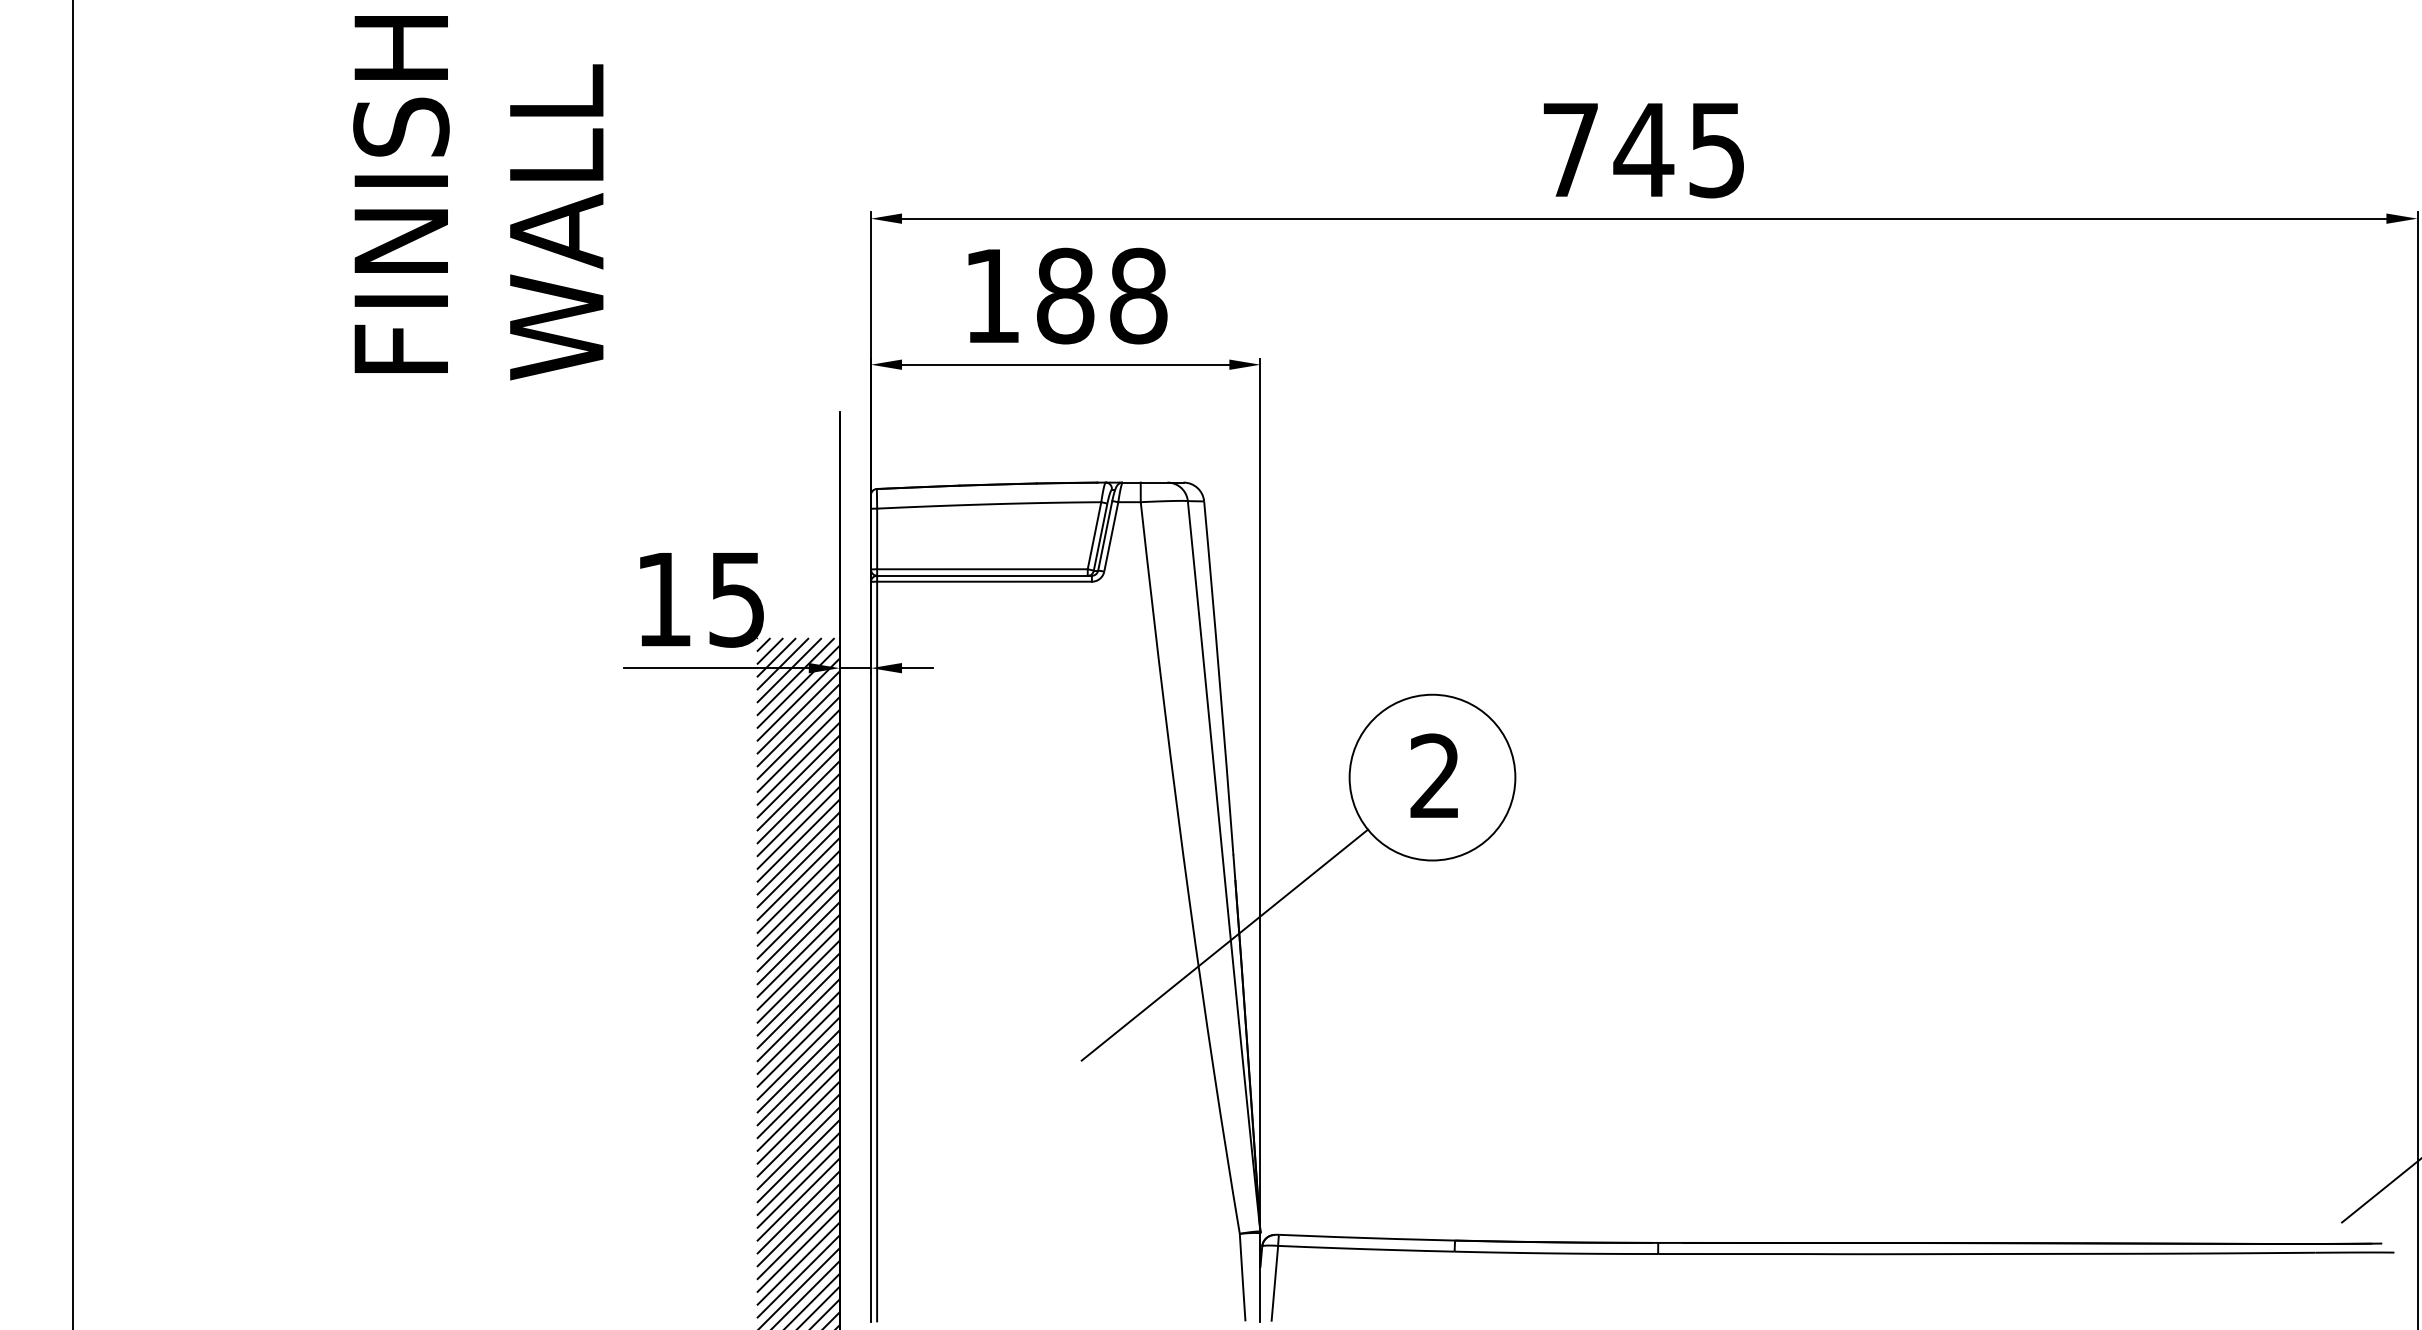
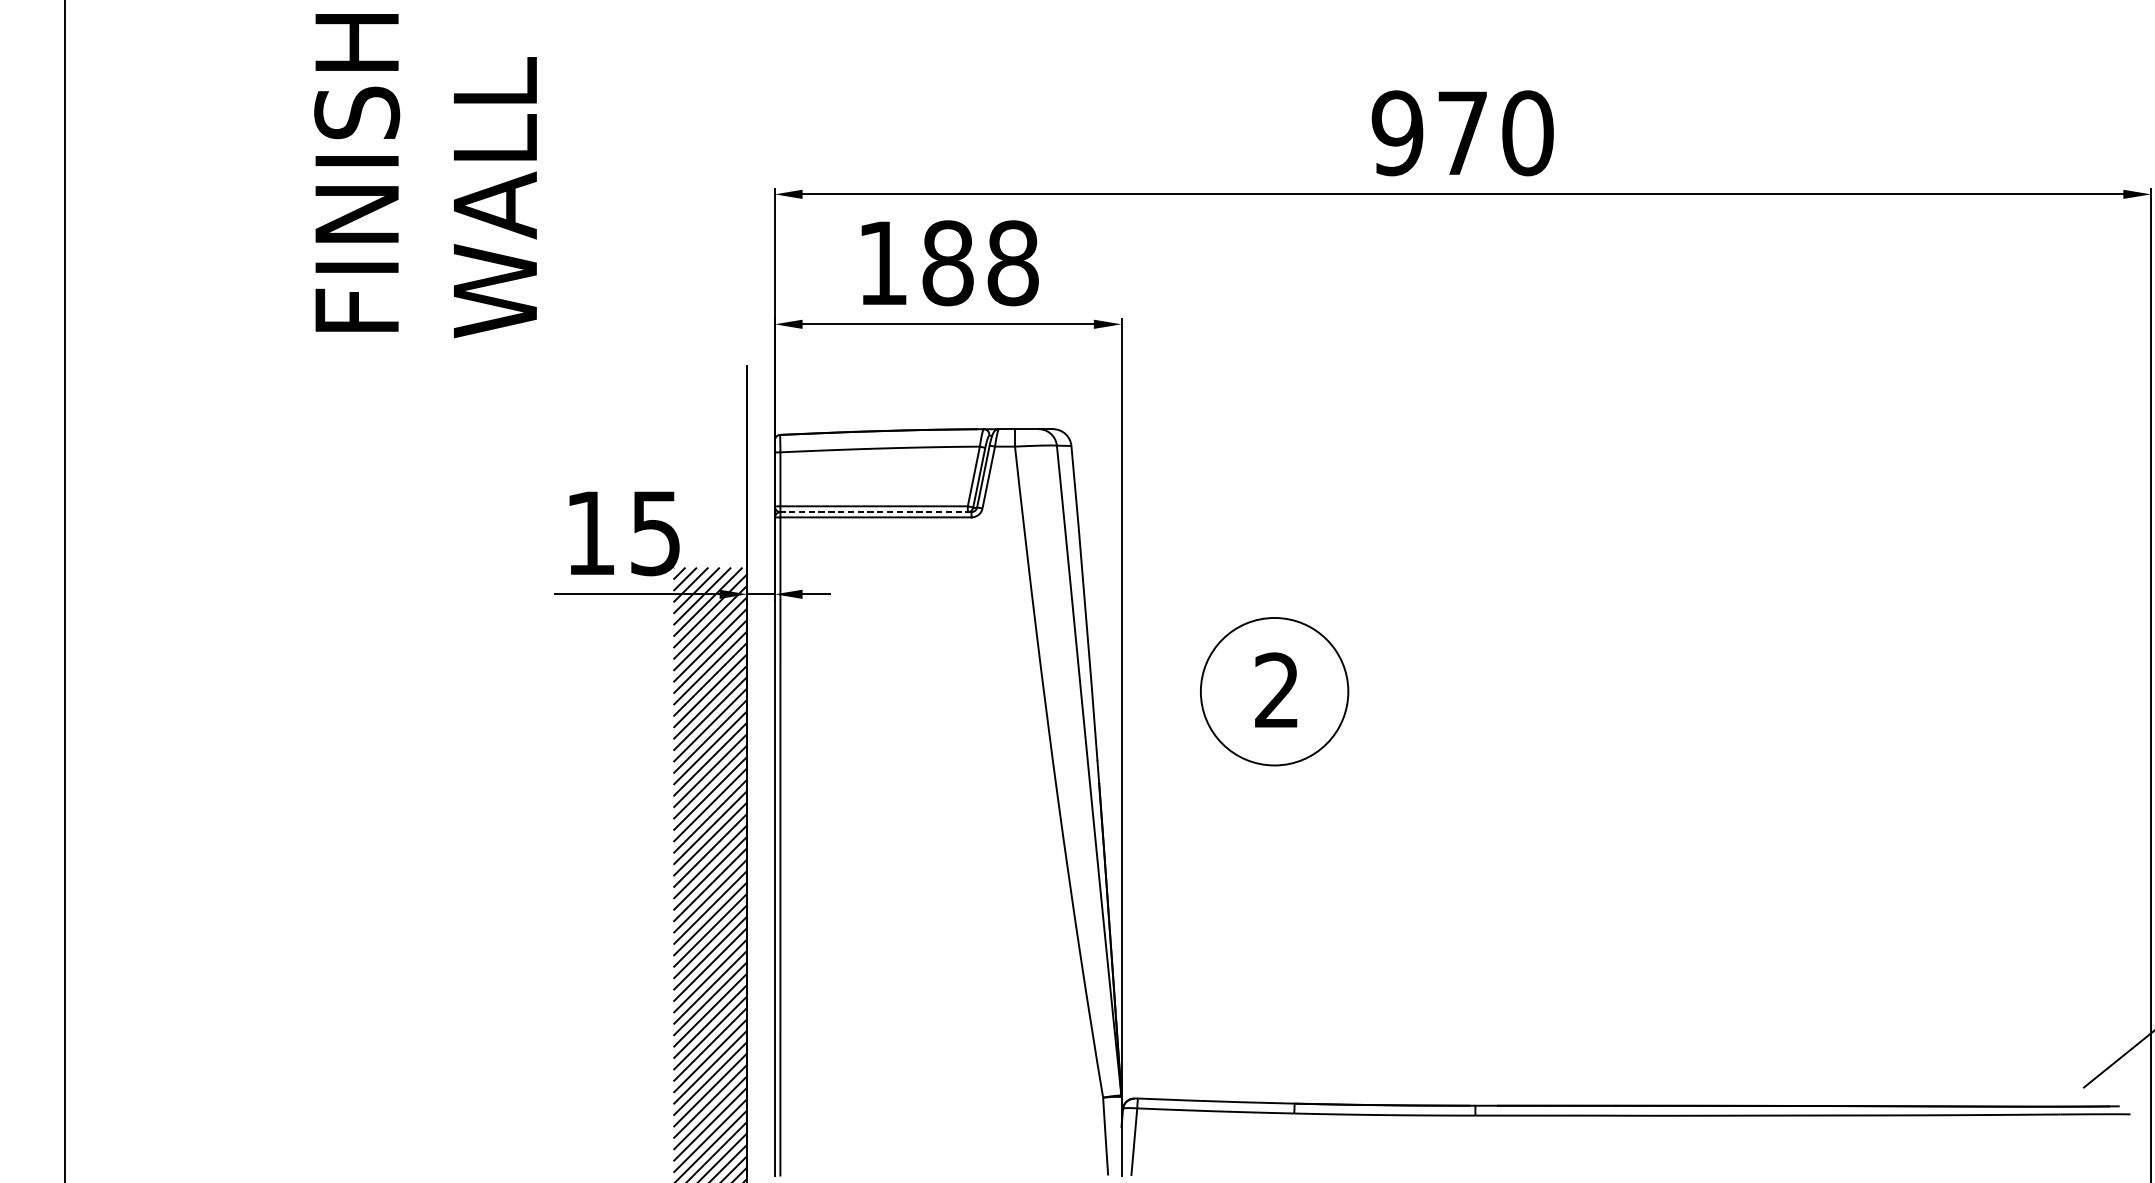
text: (1643, 149) -> (1462, 132), 745 -> 970
line: (984, 575) -> (875, 511), solid -> dashed
line: (1224, 944) -> (1089, 840), removed

